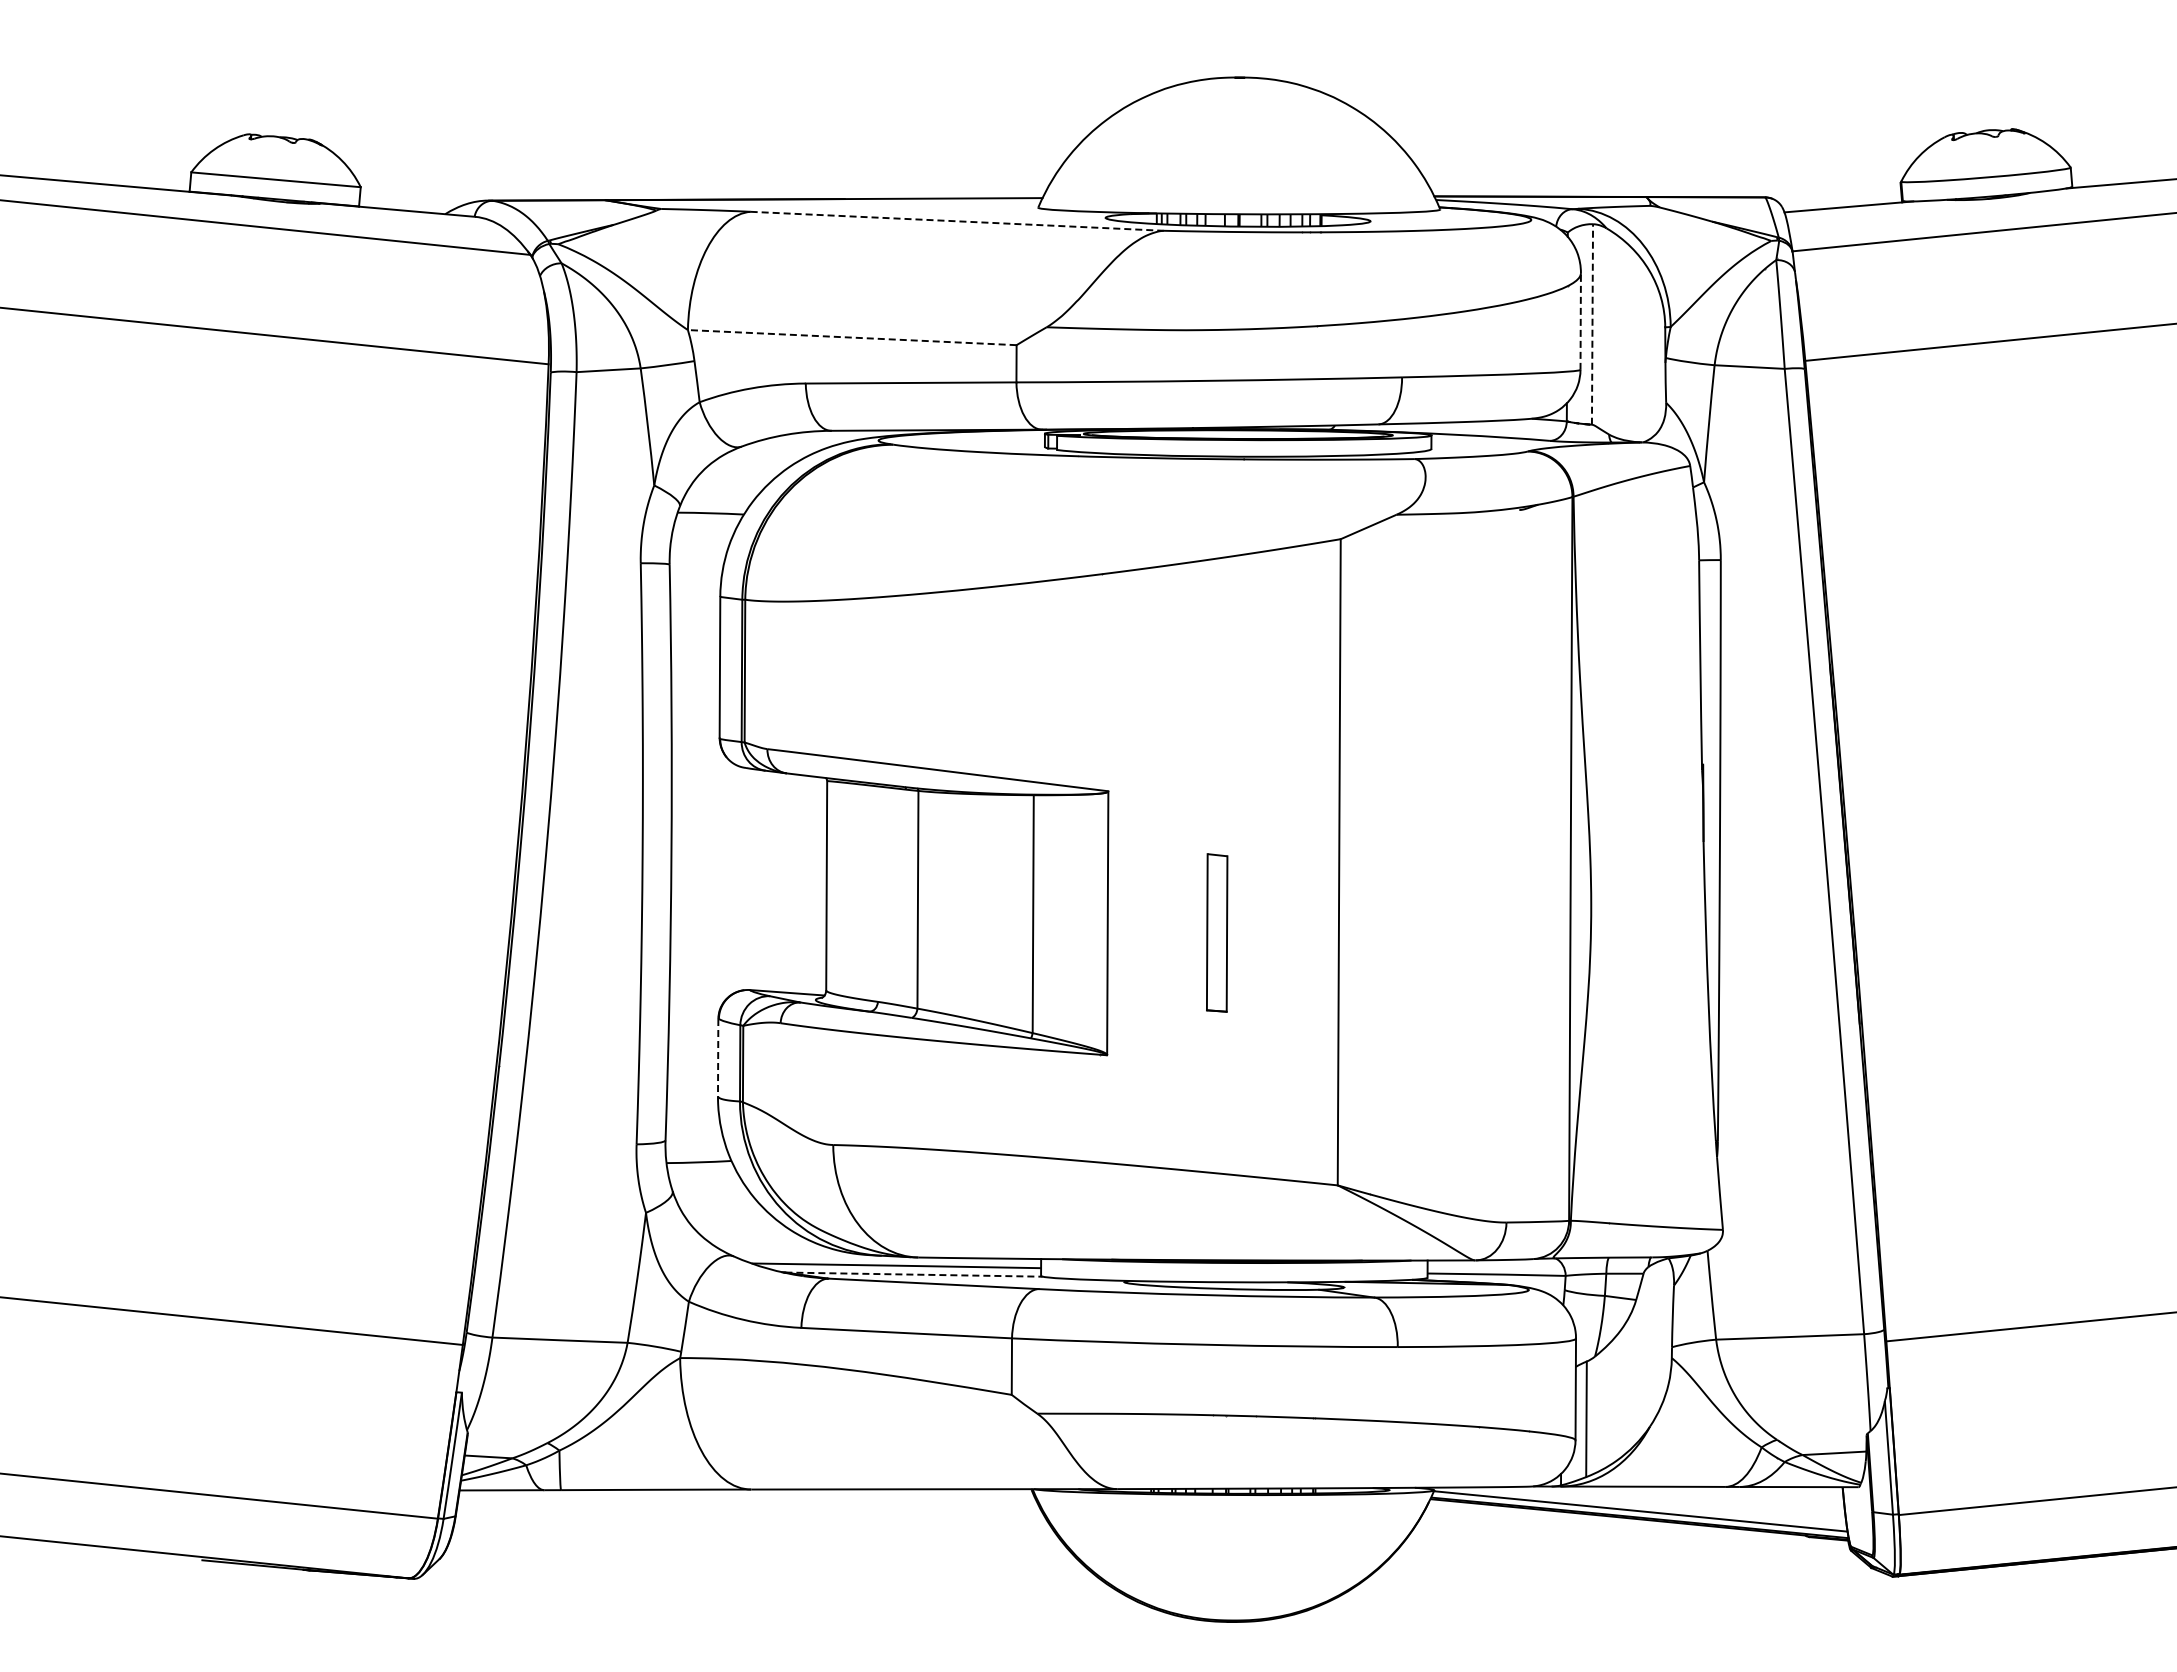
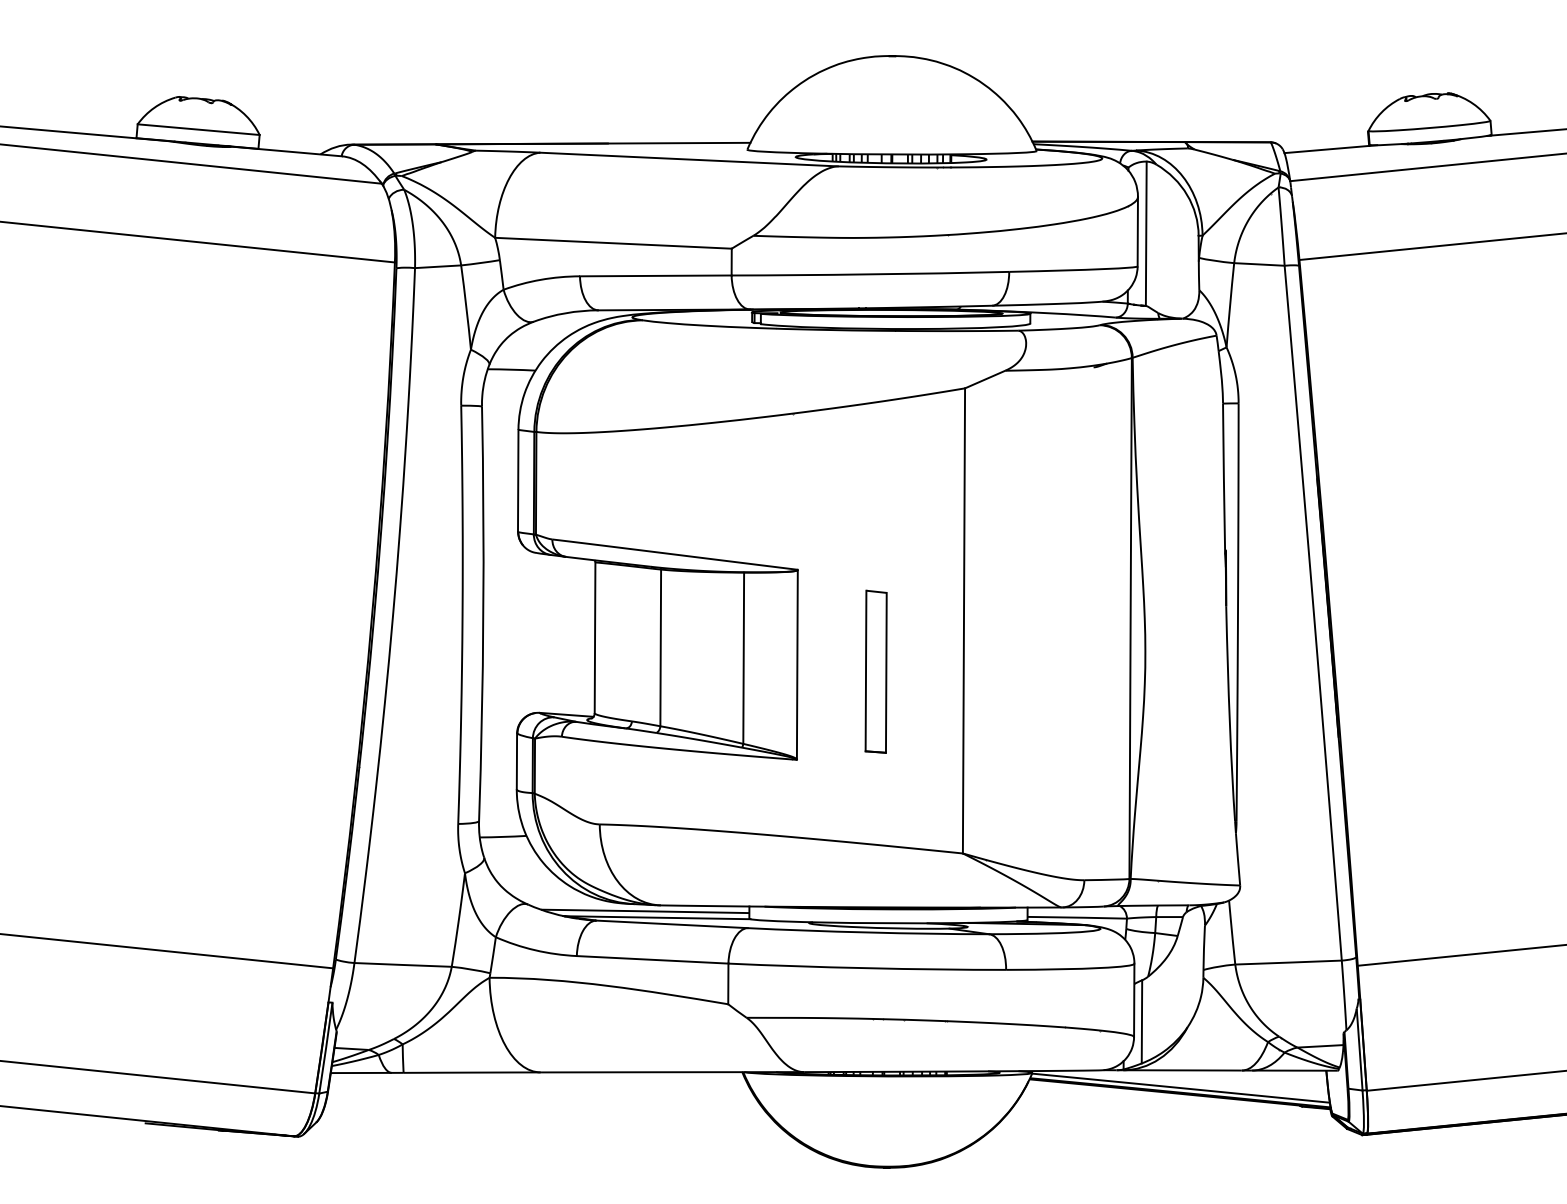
line: (957, 221) -> (689, 159), dashed -> solid
line: (1580, 320) -> (1137, 230), dashed -> solid
line: (1592, 323) -> (1146, 233), dashed -> solid
line: (852, 337) -> (613, 243), dashed -> solid
part: (1216, 932) -> (875, 671), size x1.43
line: (718, 1057) -> (517, 761), dashed -> solid
line: (914, 1274) -> (658, 917), dashed -> solid

